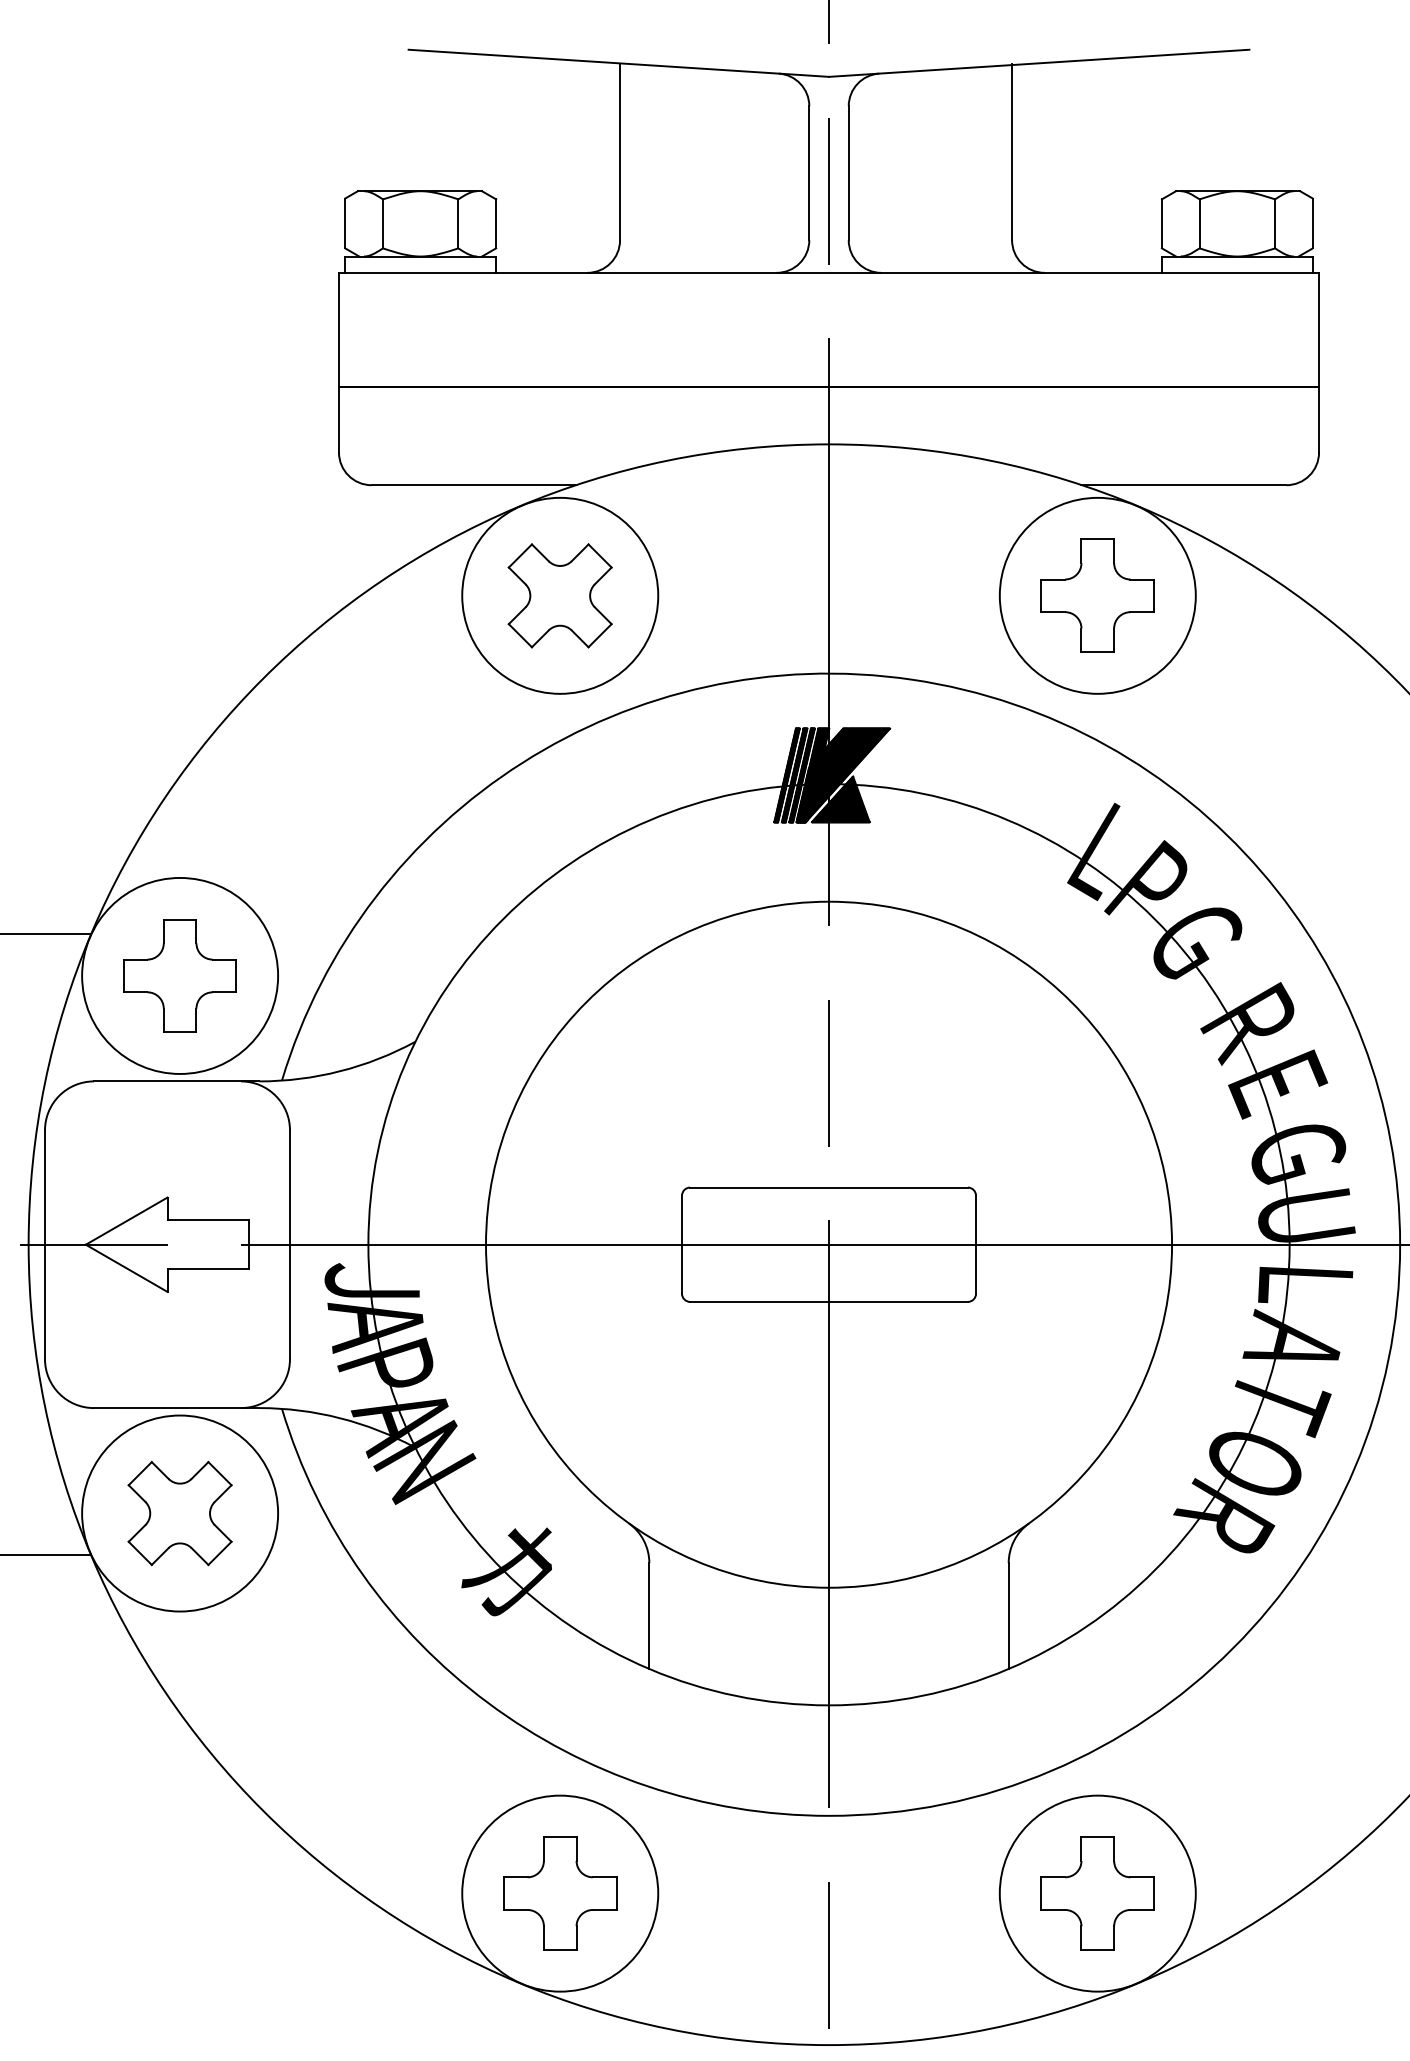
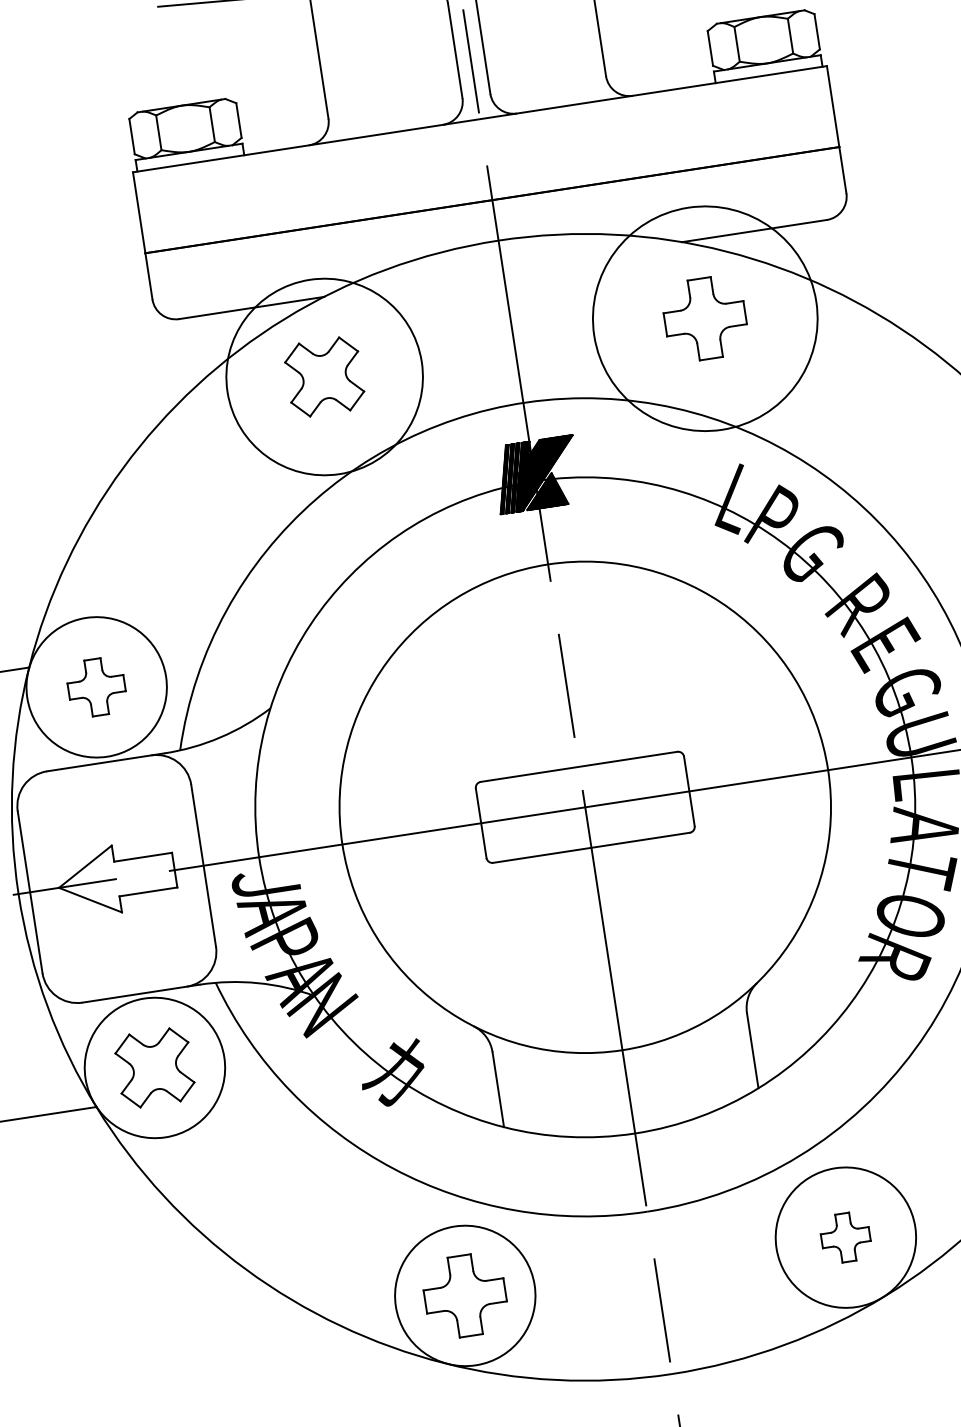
circle: (560, 595) -> (324, 376), size x1.4
circle: (1097, 595) -> (705, 318), size x1.6
part: (179, 975) -> (96, 687), size x0.7
part: (1097, 1893) -> (845, 1237), size x0.6

